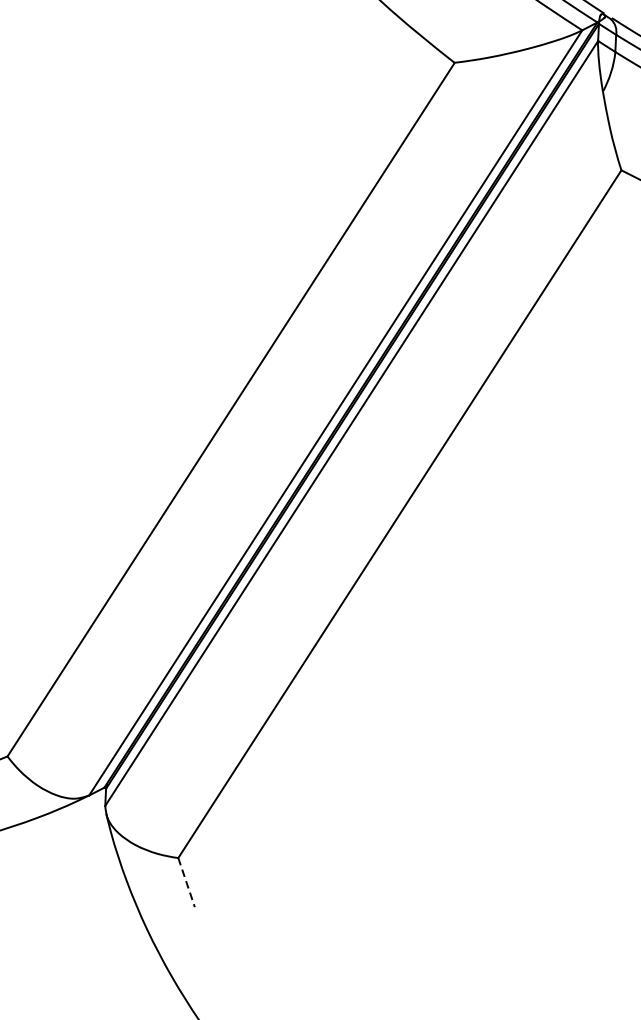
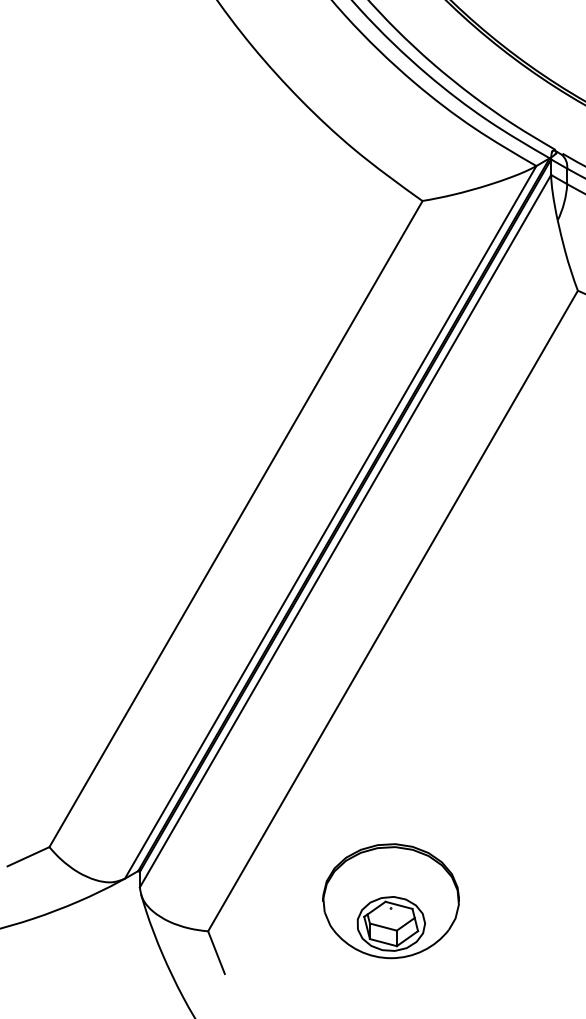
part: (381, 834) -> (390, 901), added
line: (186, 883) -> (216, 953), dashed -> solid

